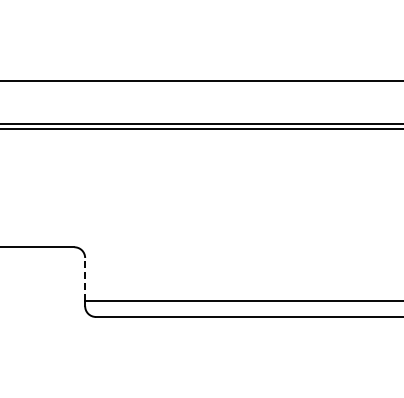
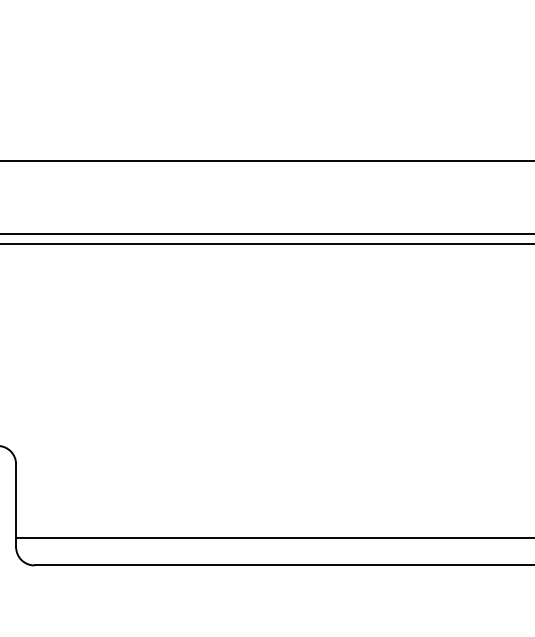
line: (85, 278) -> (16, 499), dashed -> solid

